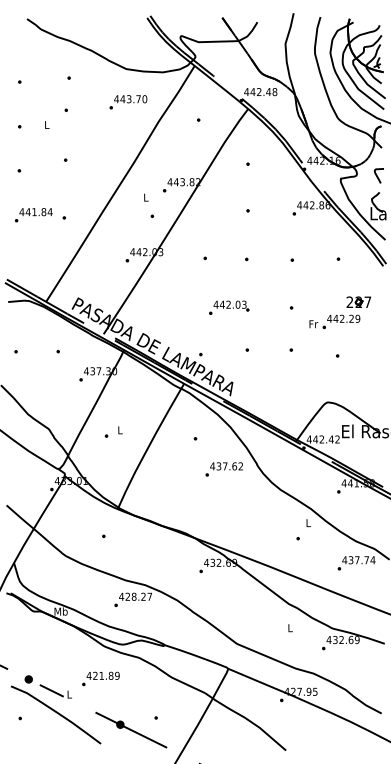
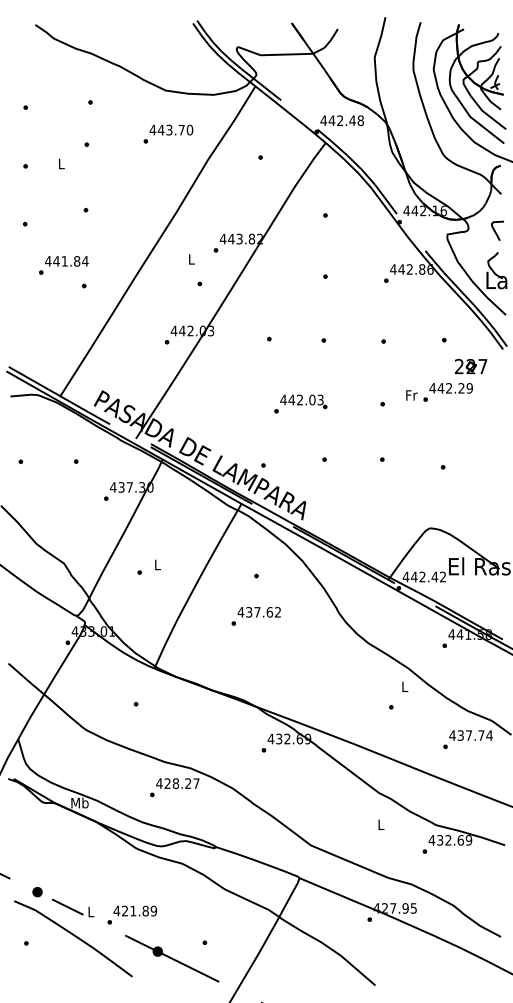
text: (33, 215) -> (63, 265), moved
part: (340, 312) -> (446, 380), moved
text: (223, 469) -> (255, 616), moved
text: (100, 678) -> (131, 914), moved

